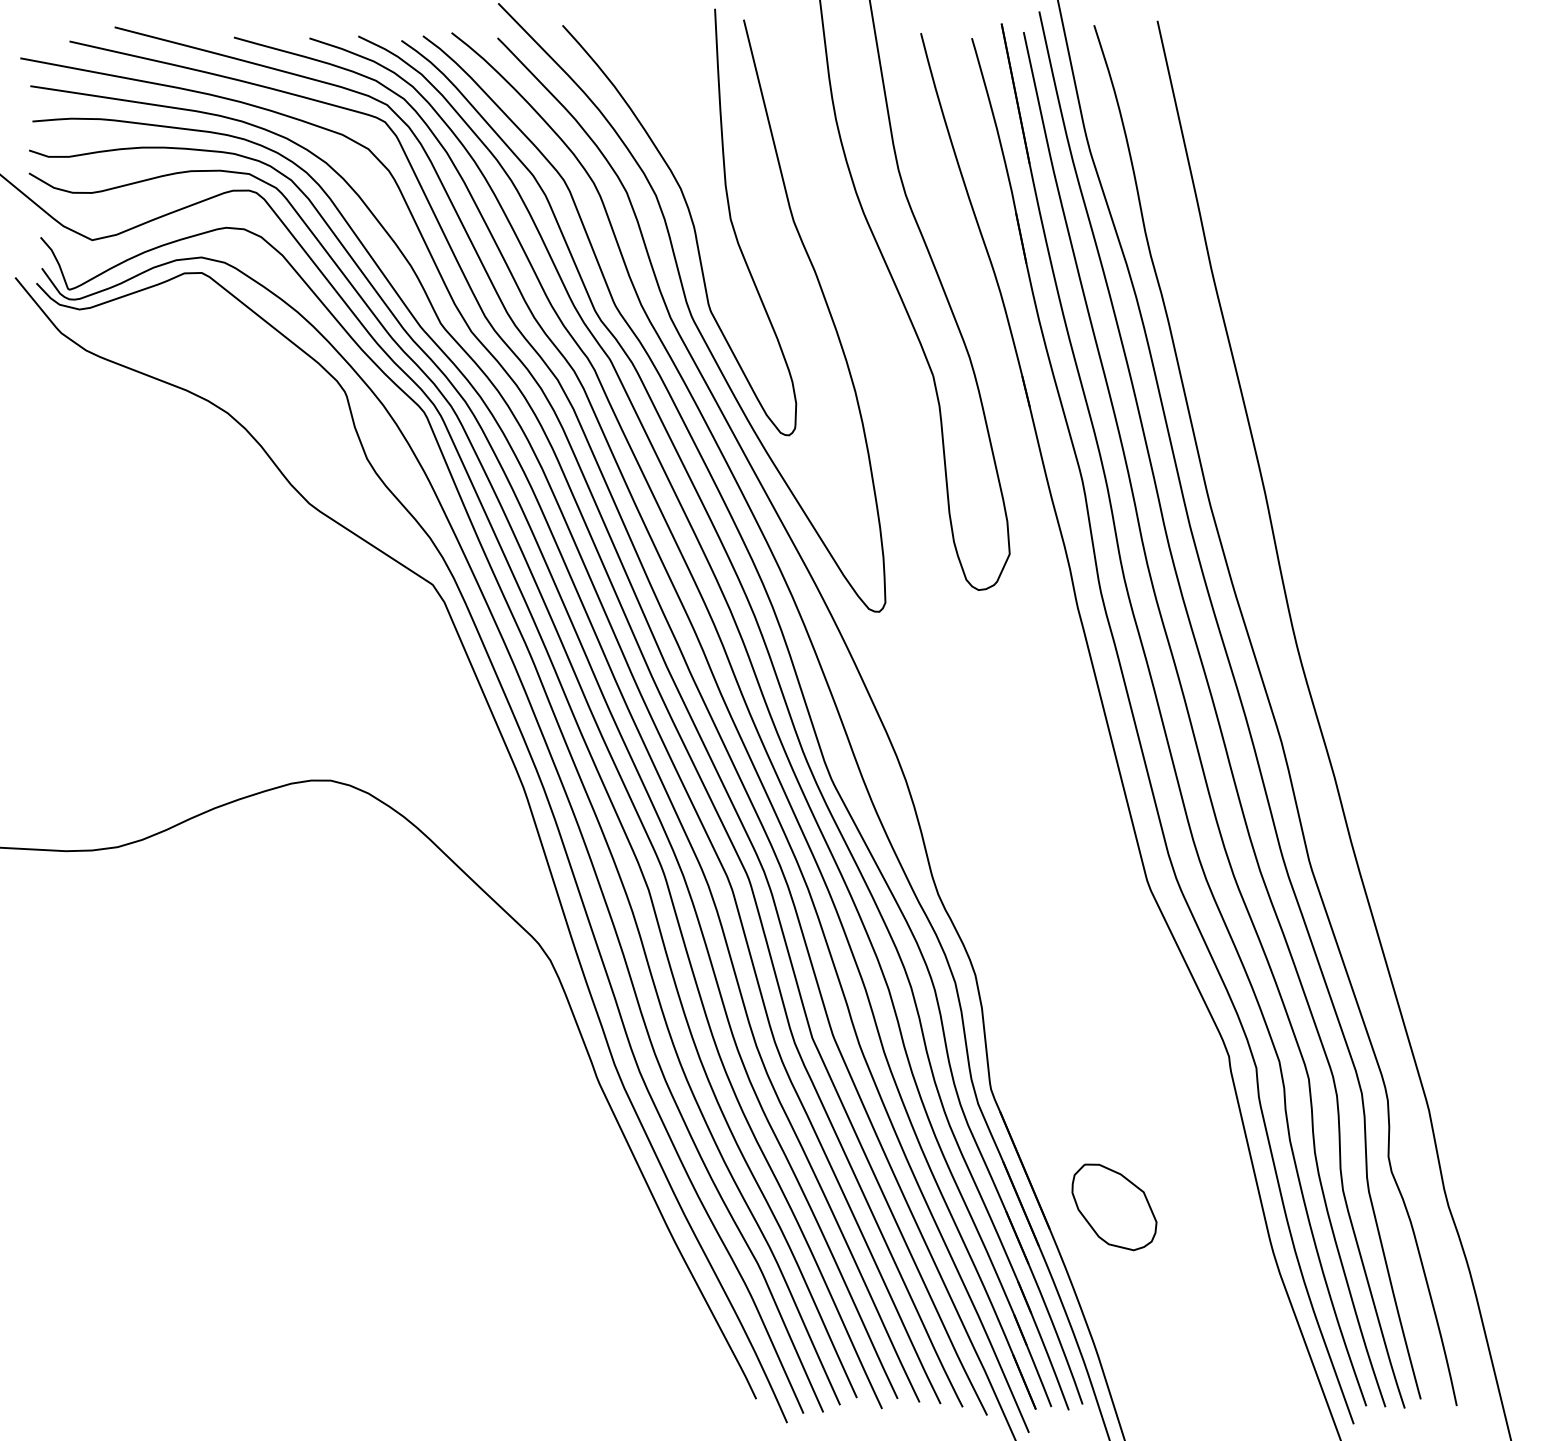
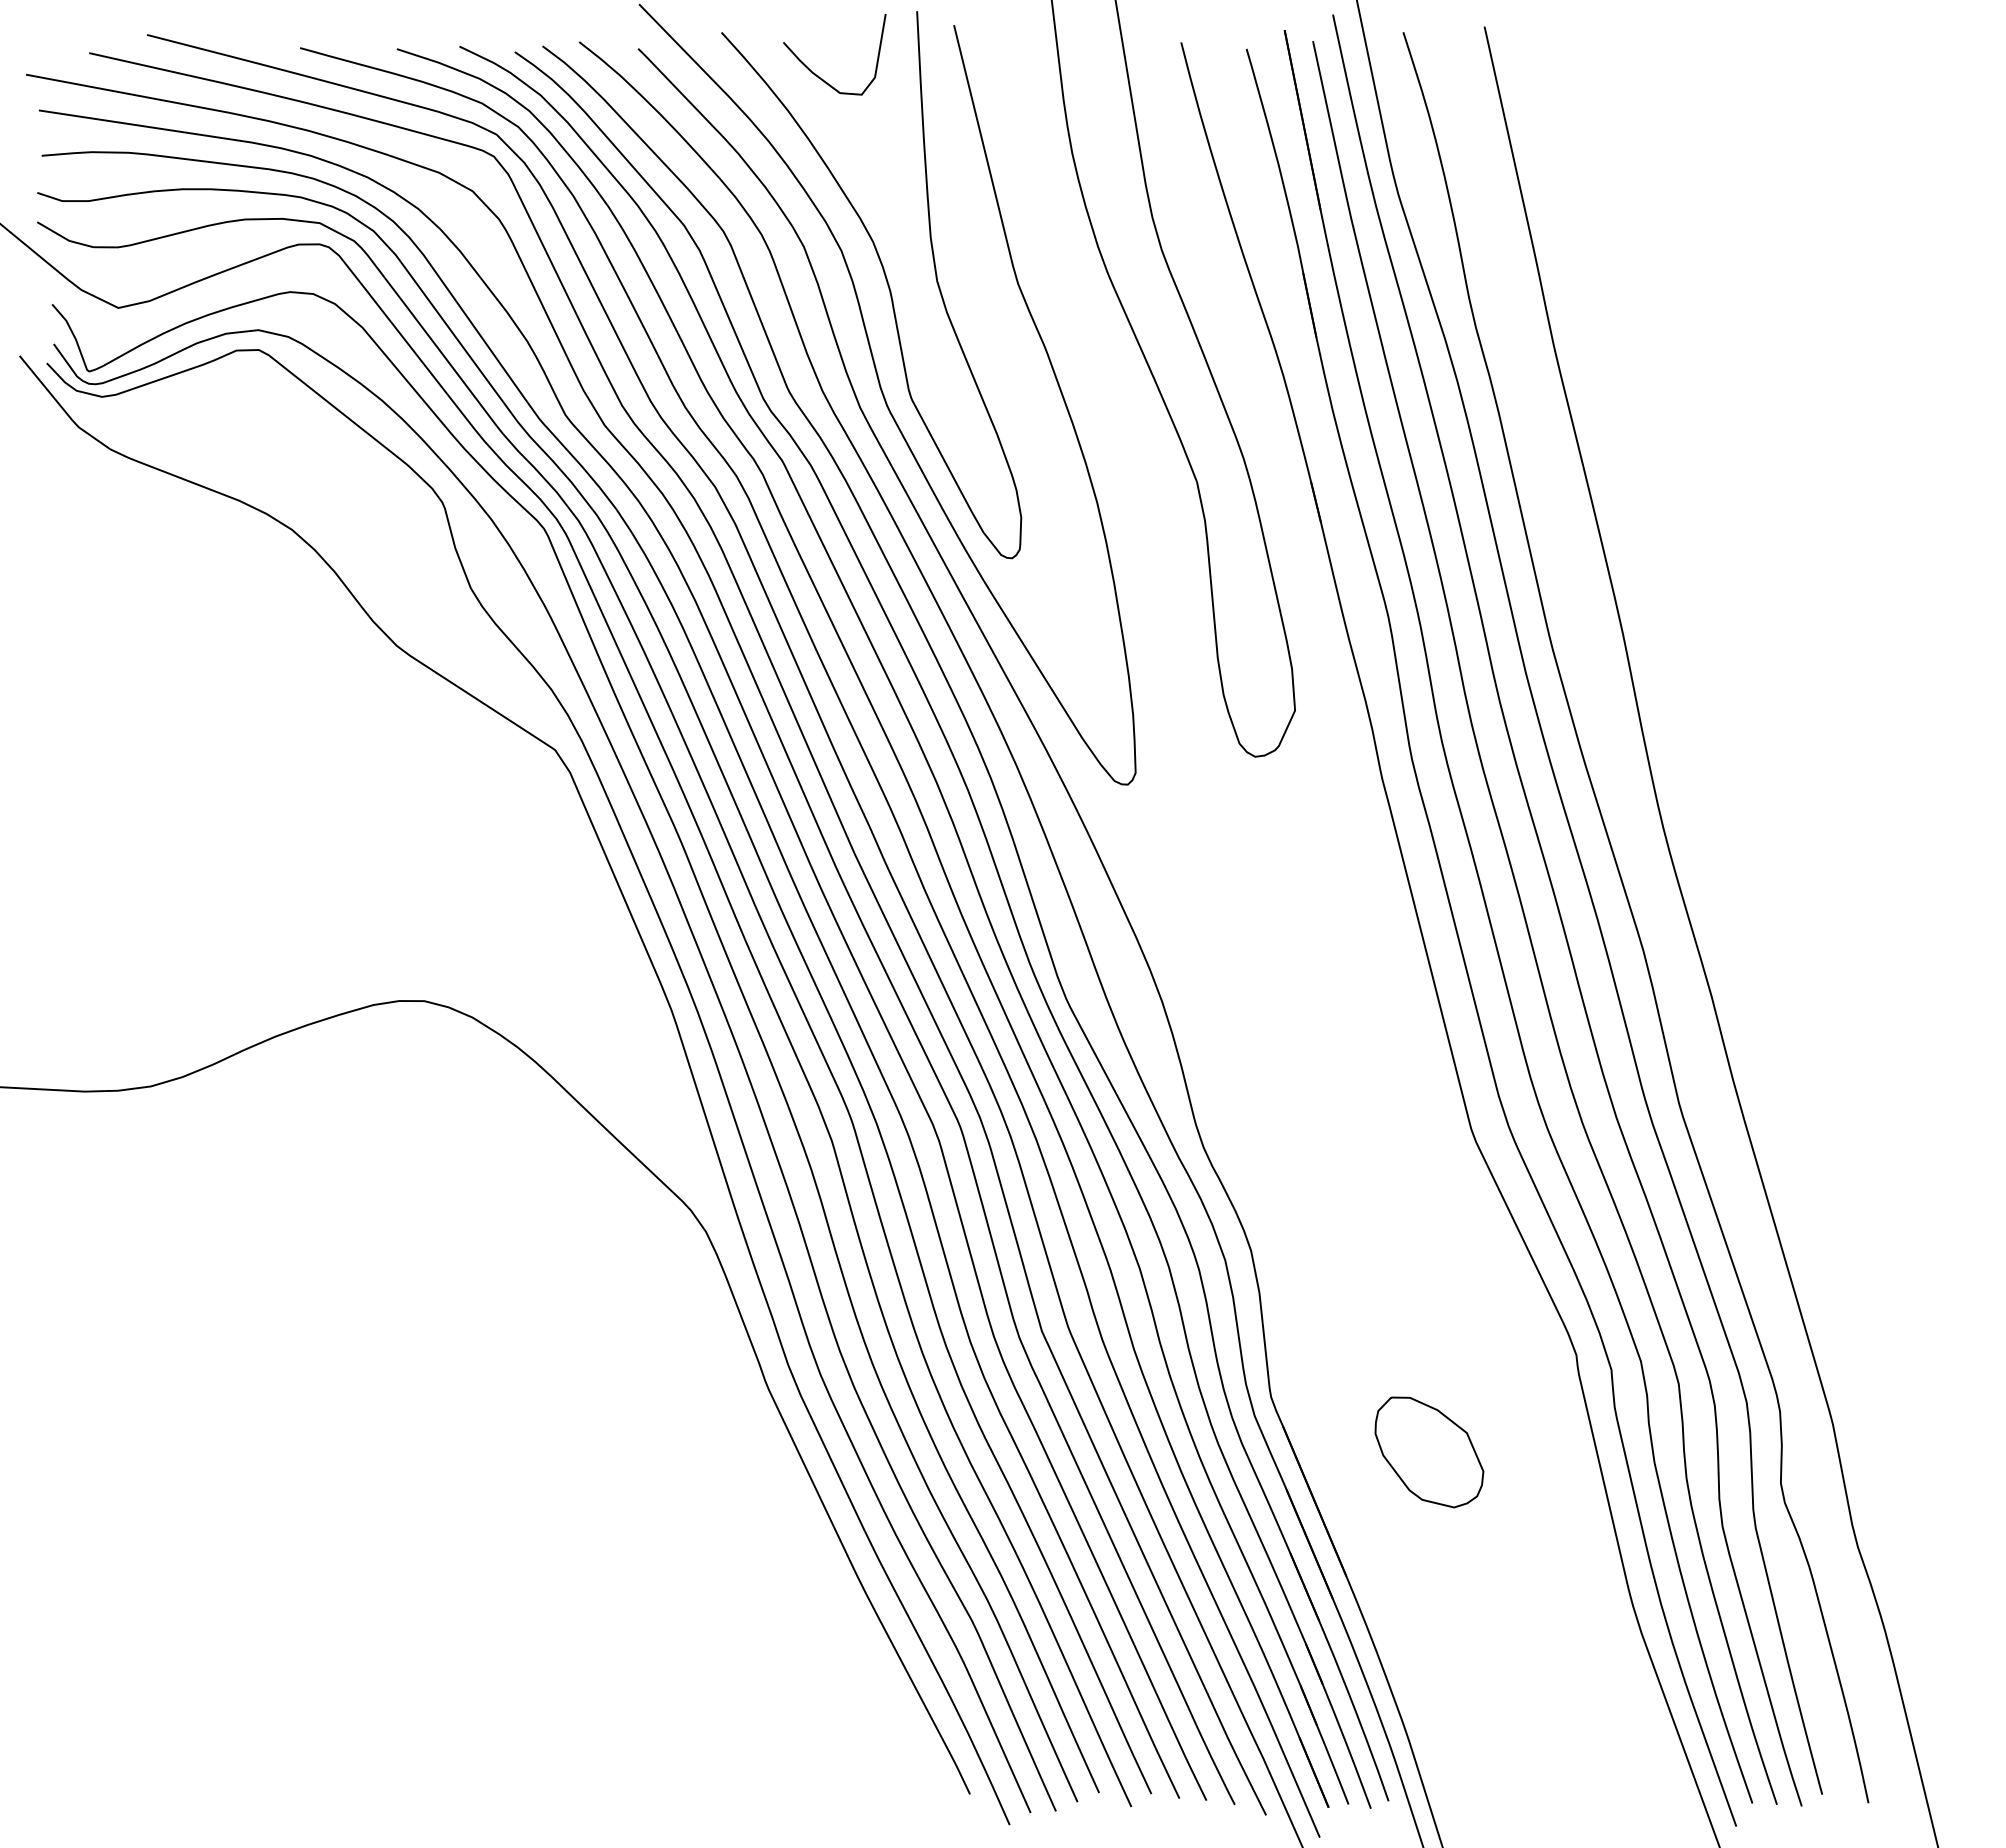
curve: (638, 58) -> (818, 75), added
part: (1114, 1207) -> (1429, 1452), moved

